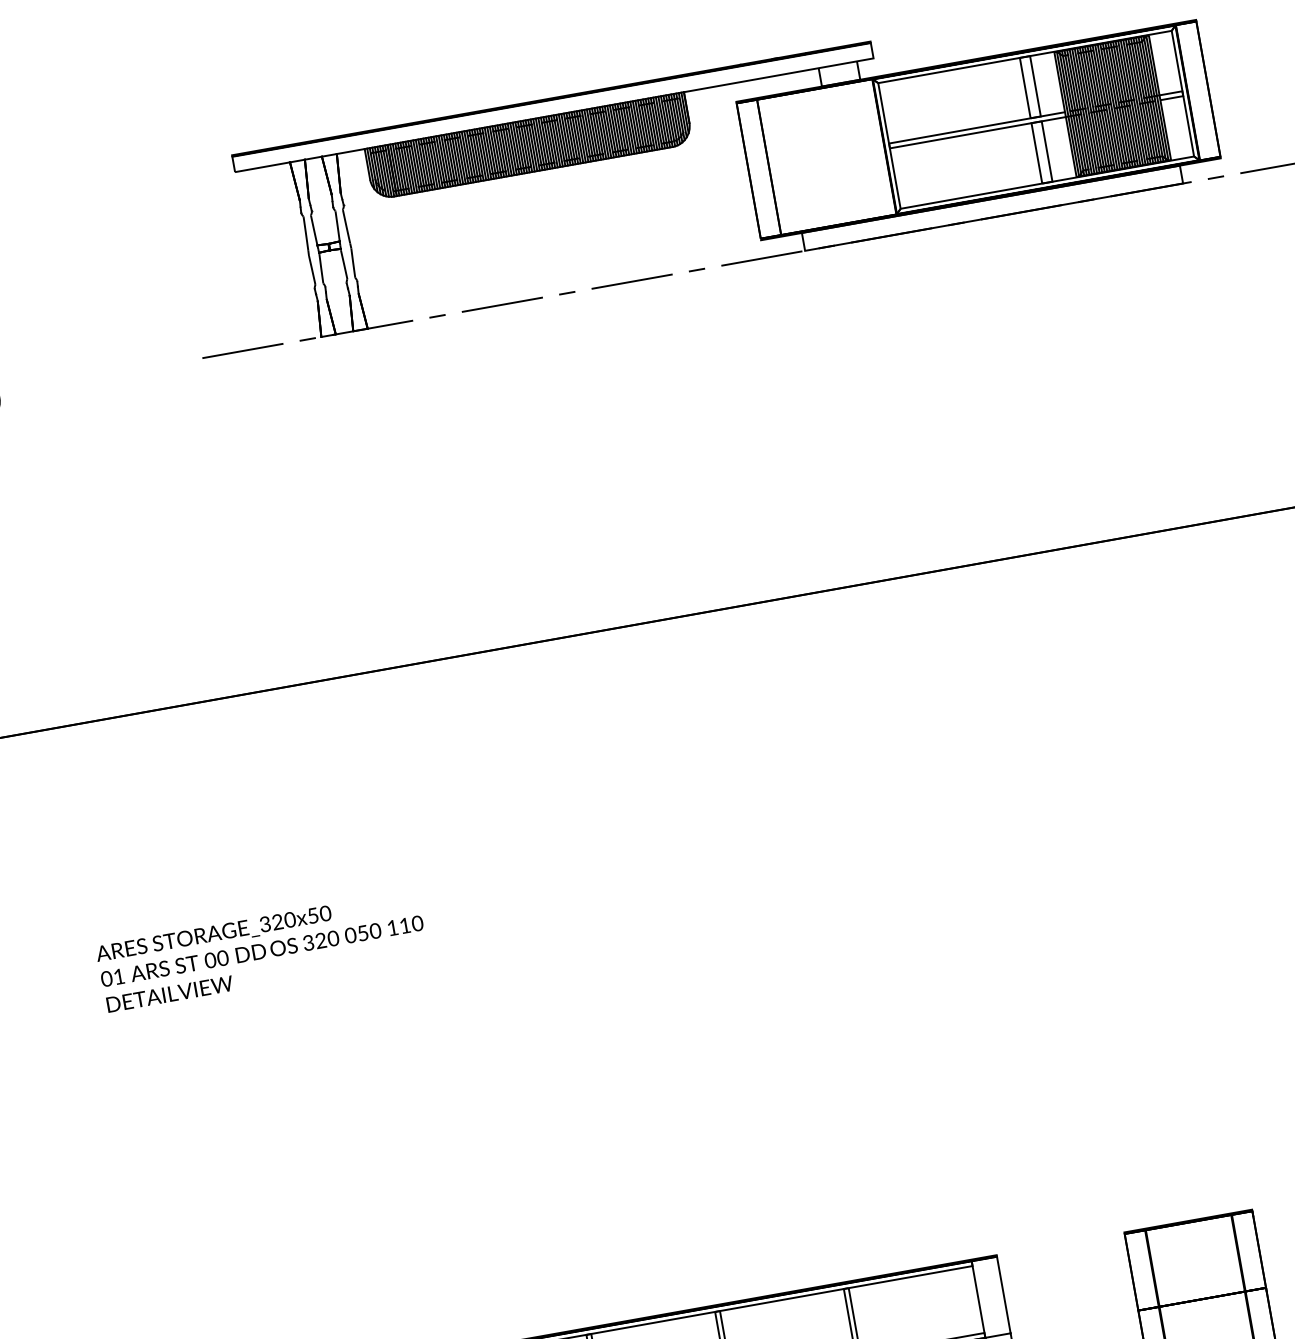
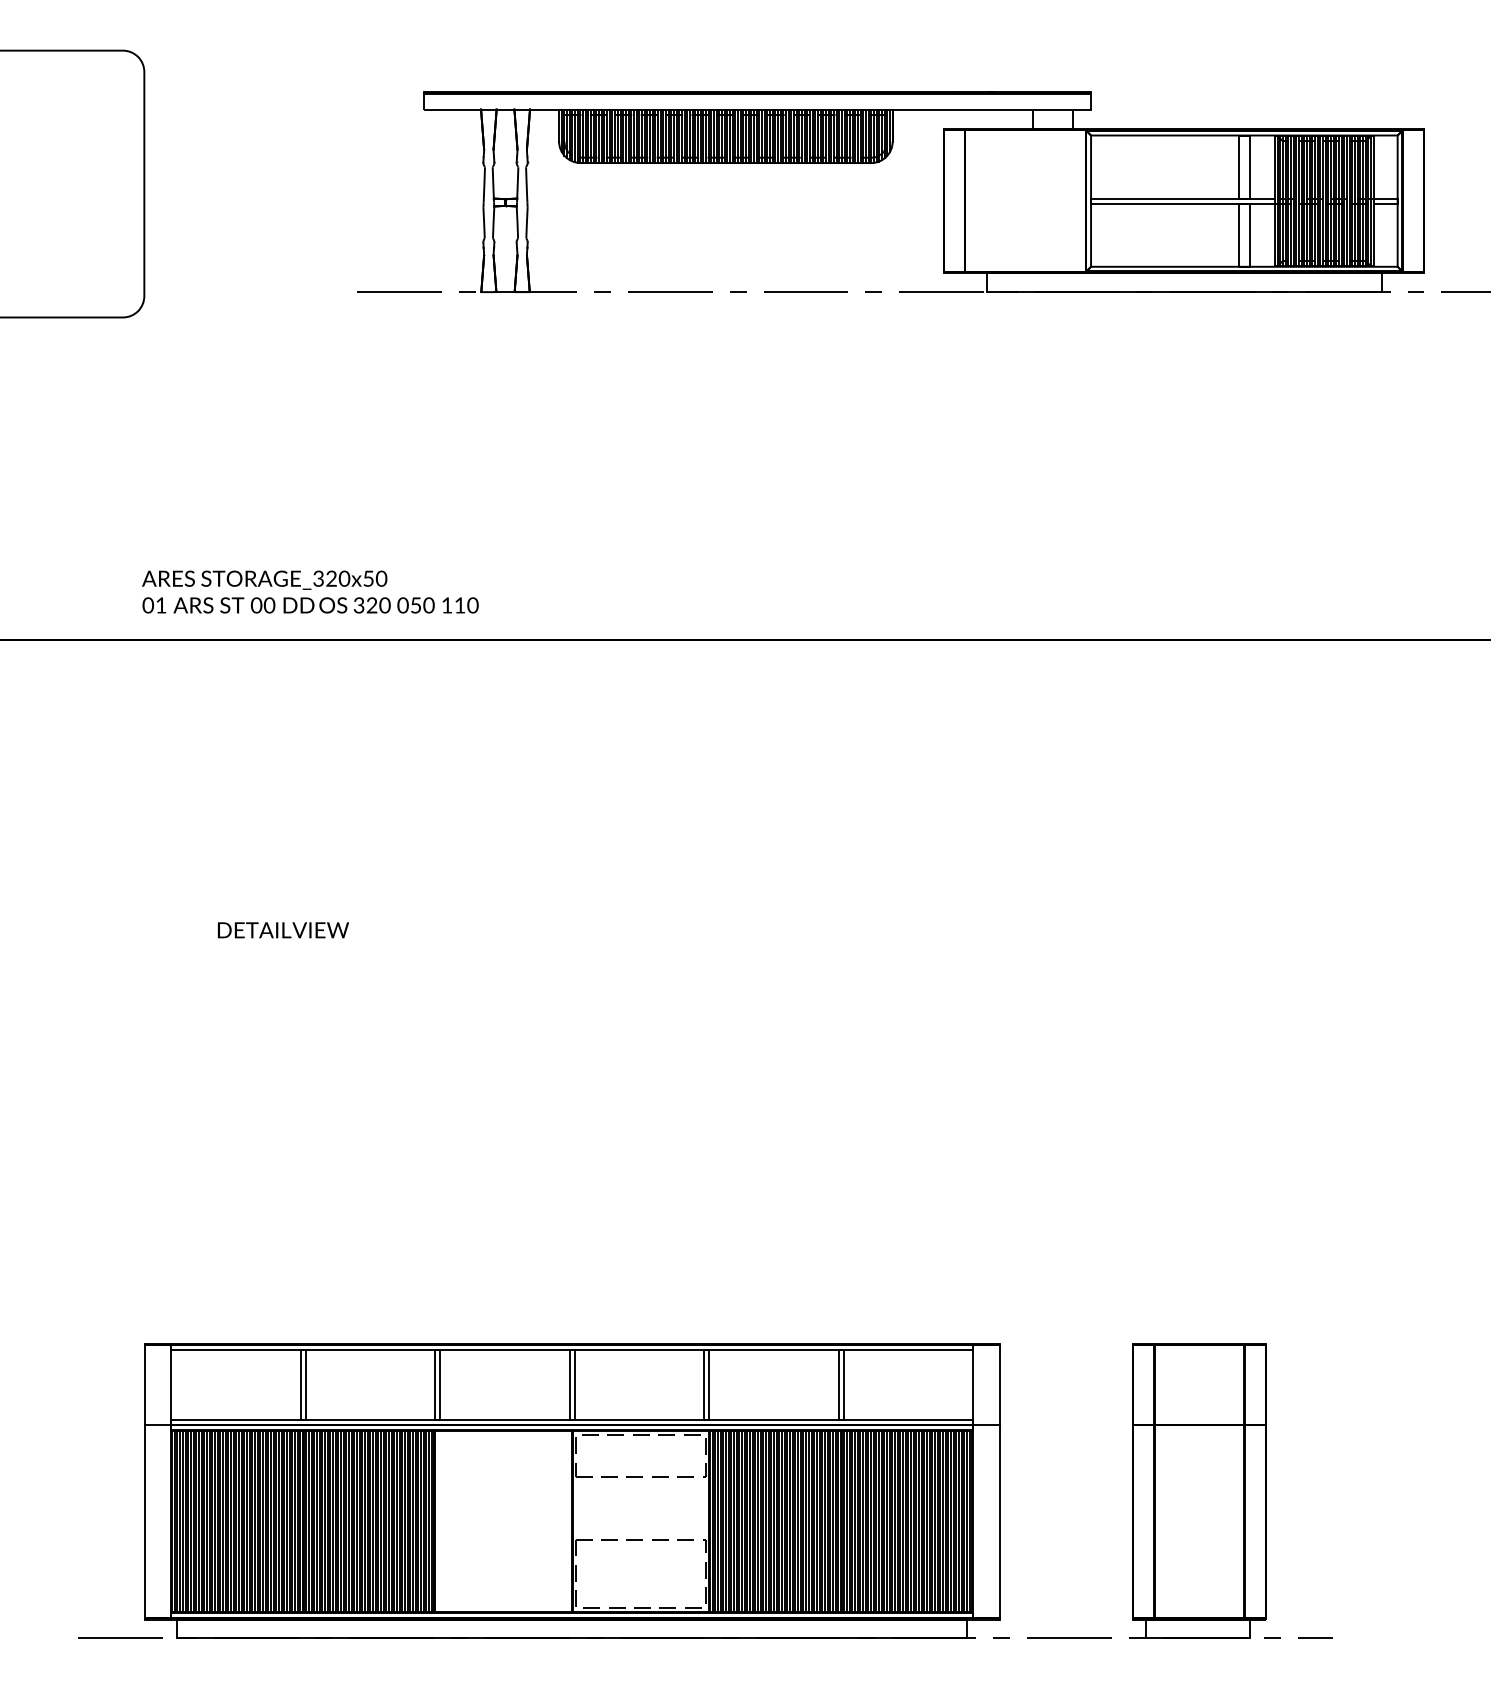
text: (259, 937) -> (310, 591), moved
text: (170, 994) -> (283, 930), moved

